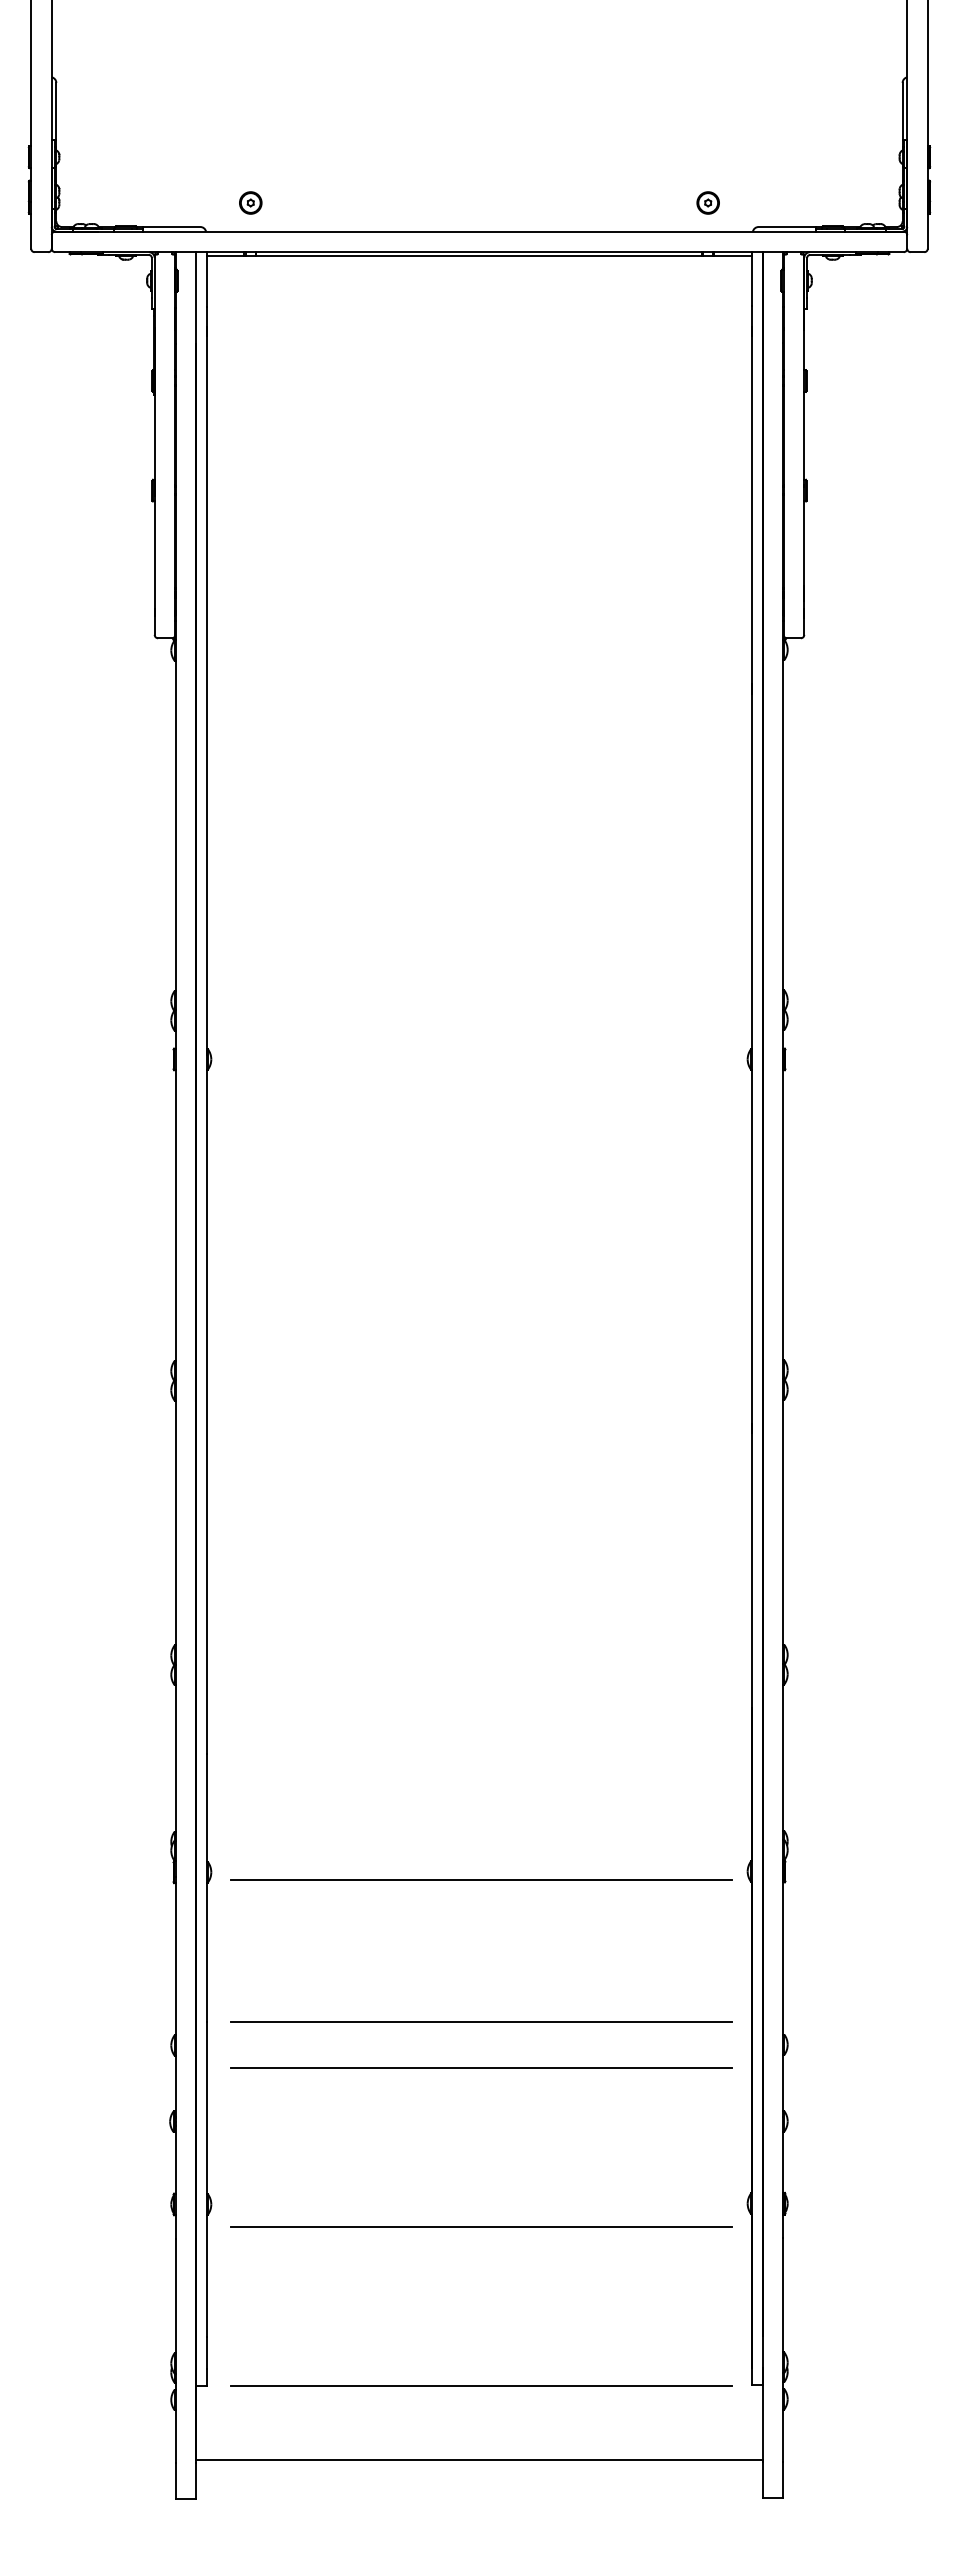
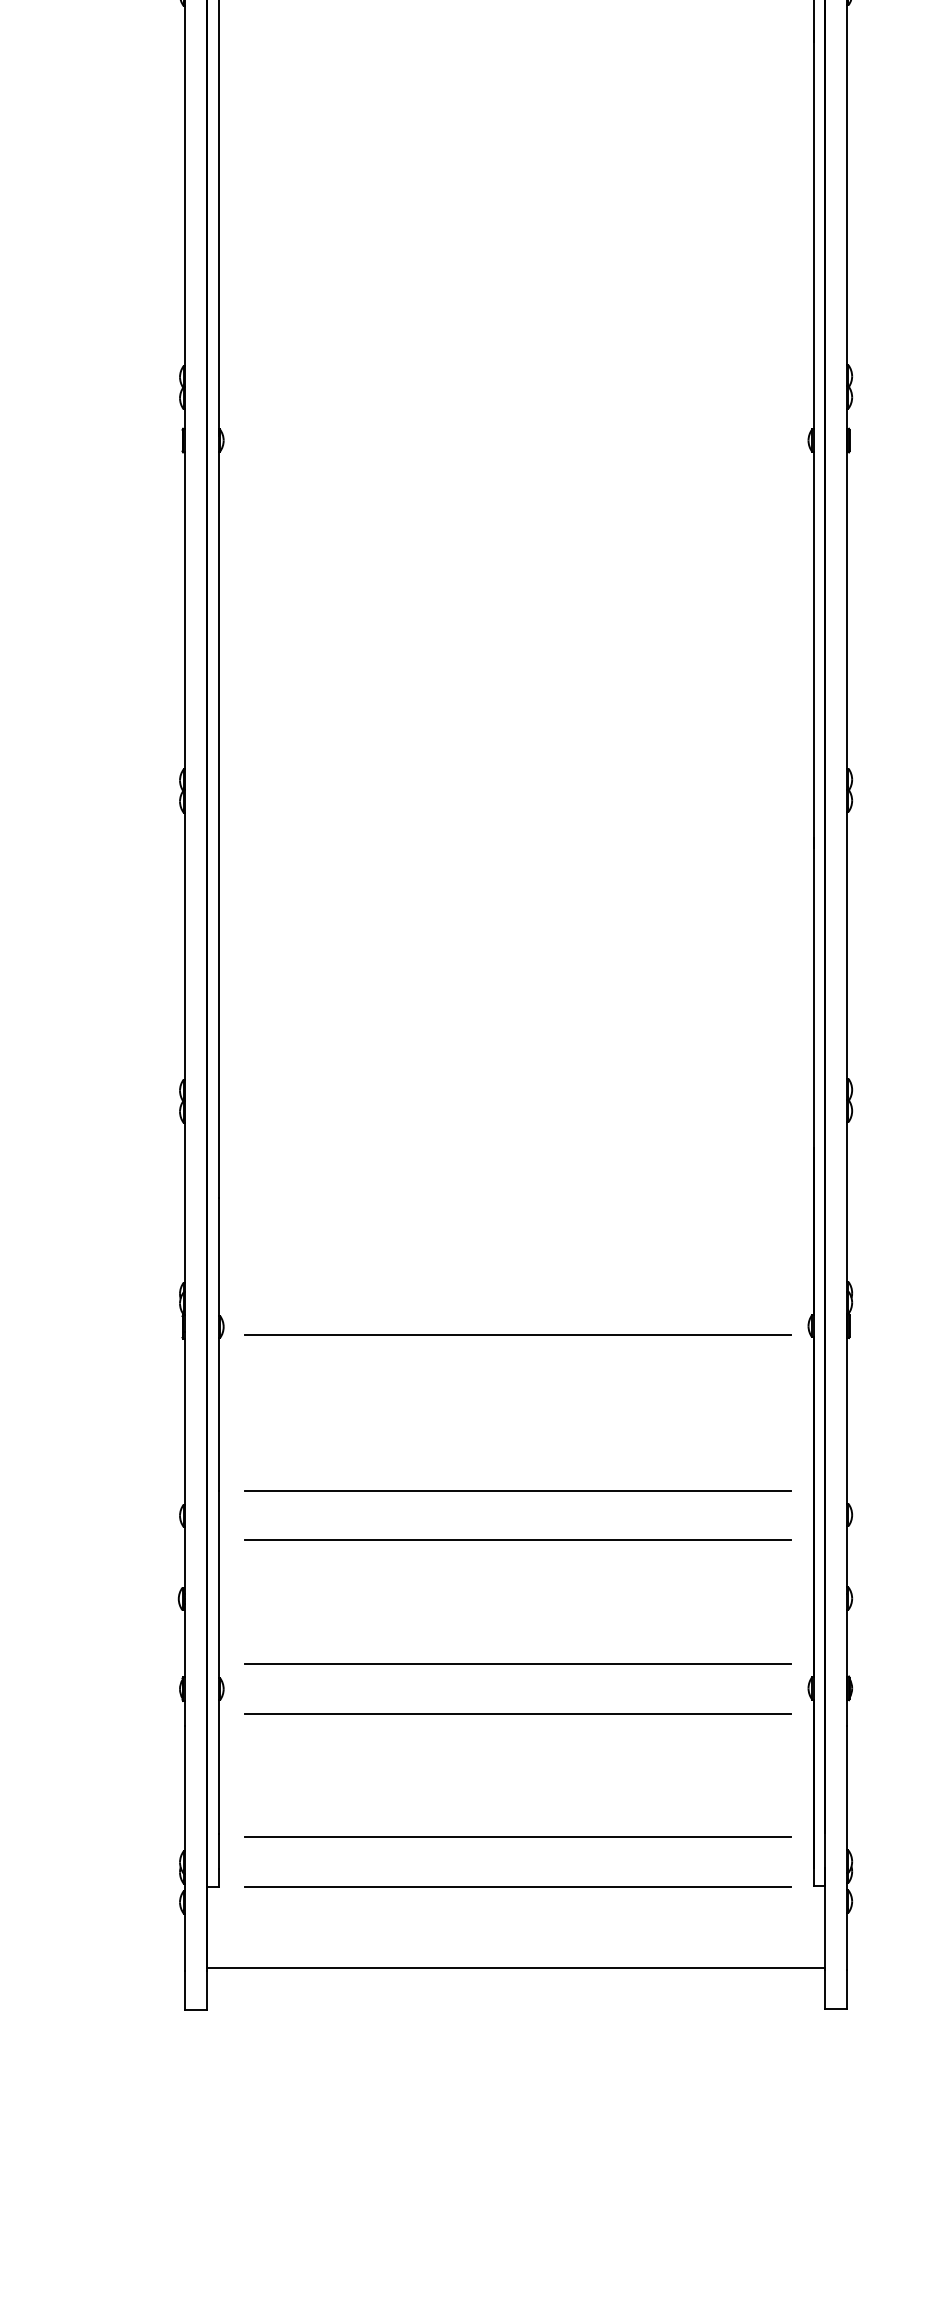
line: (480, 2181) -> (517, 1664), added
line: (480, 2340) -> (517, 1837), added

